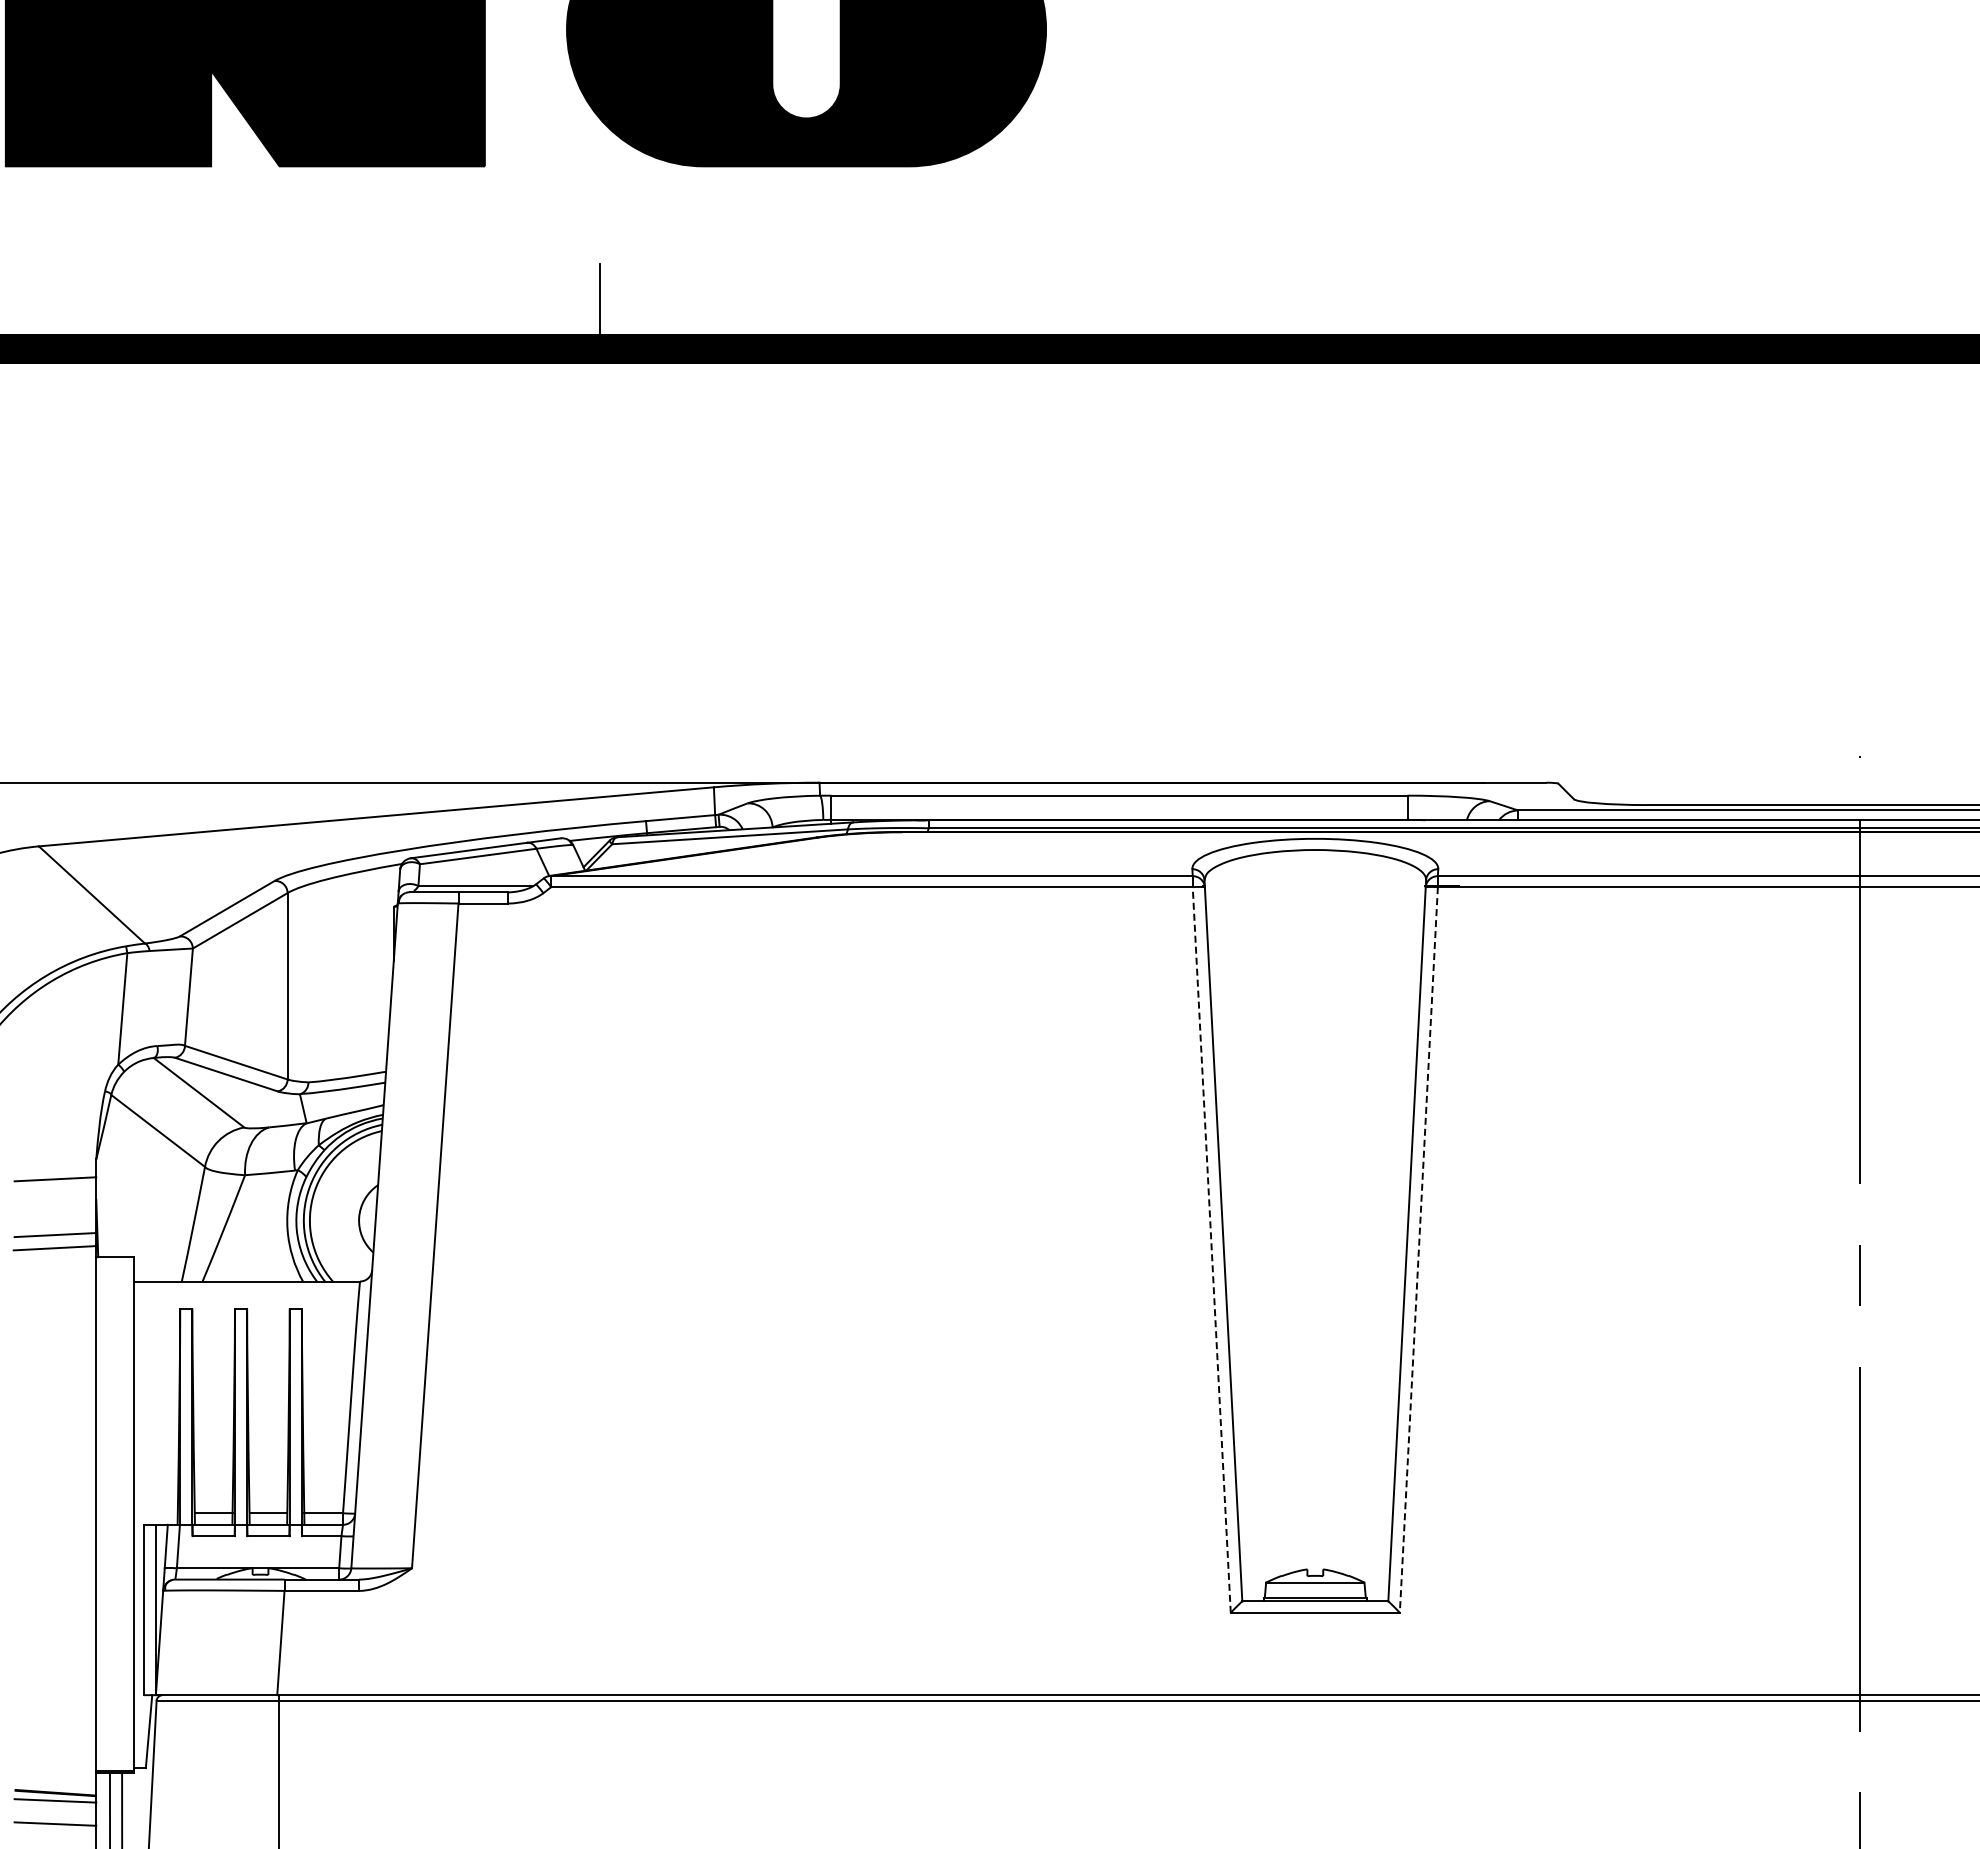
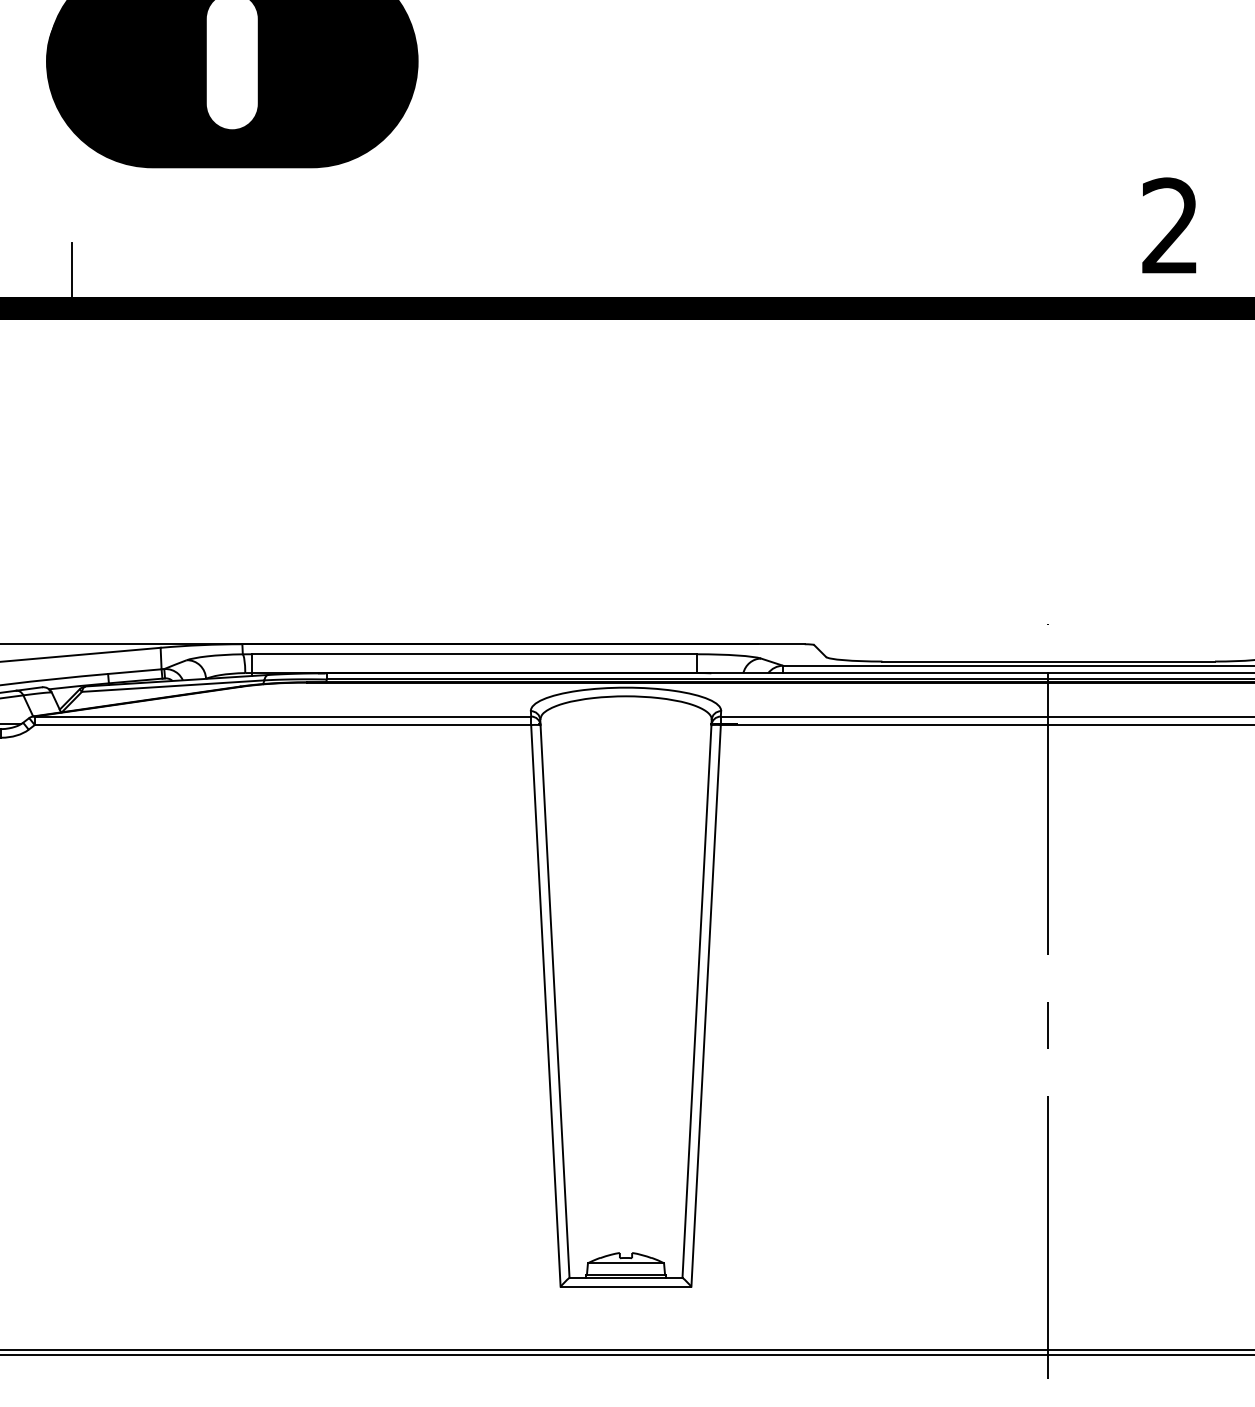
line: (1211, 1249) -> (545, 1005), dashed -> solid
line: (1418, 1250) -> (705, 1006), dashed -> solid

